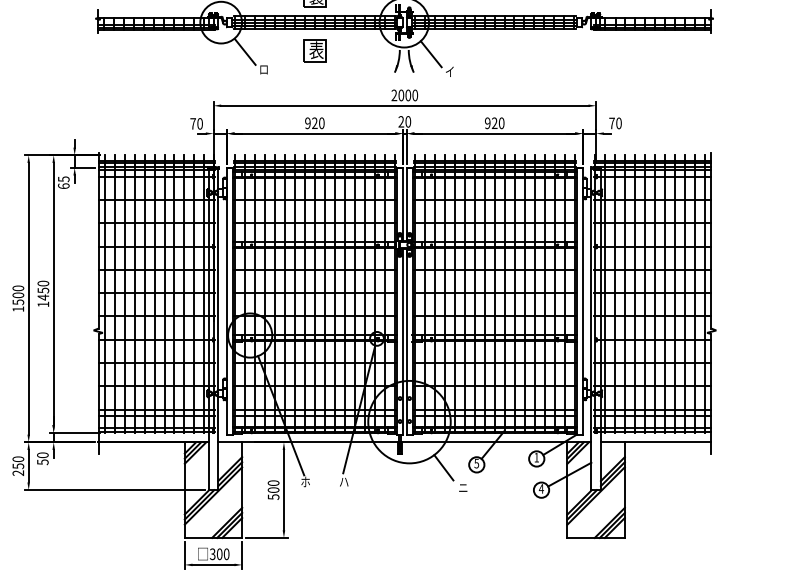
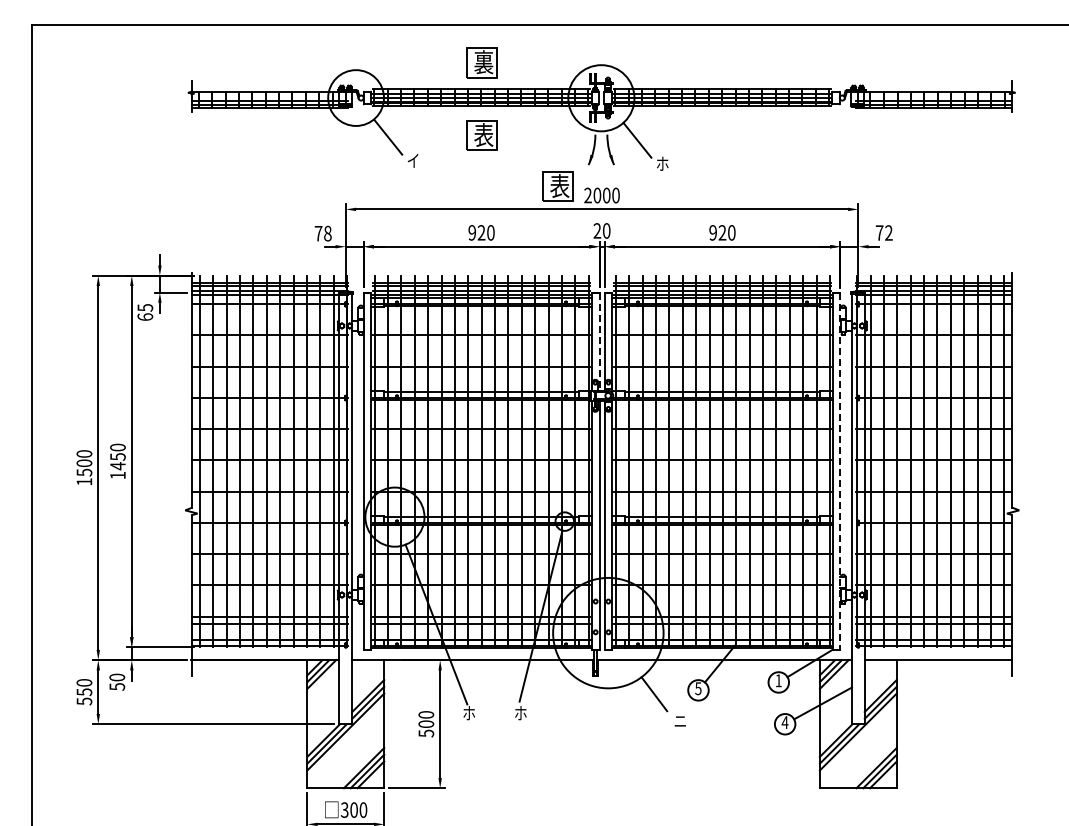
text: (263, 69) -> (412, 160), ロ -> イ
text: (449, 71) -> (662, 163), イ -> ホ
part: (371, 88) -> (557, 186), added
text: (199, 123) -> (327, 233), 70 -> 78
text: (618, 123) -> (888, 232), 70 -> 72
line: (402, 205) -> (599, 342), solid -> dashed
line: (582, 301) -> (840, 471), solid -> dashed
text: (18, 473) -> (84, 701), 250 -> 550
text: (343, 482) -> (520, 713), ハ -> ホ

